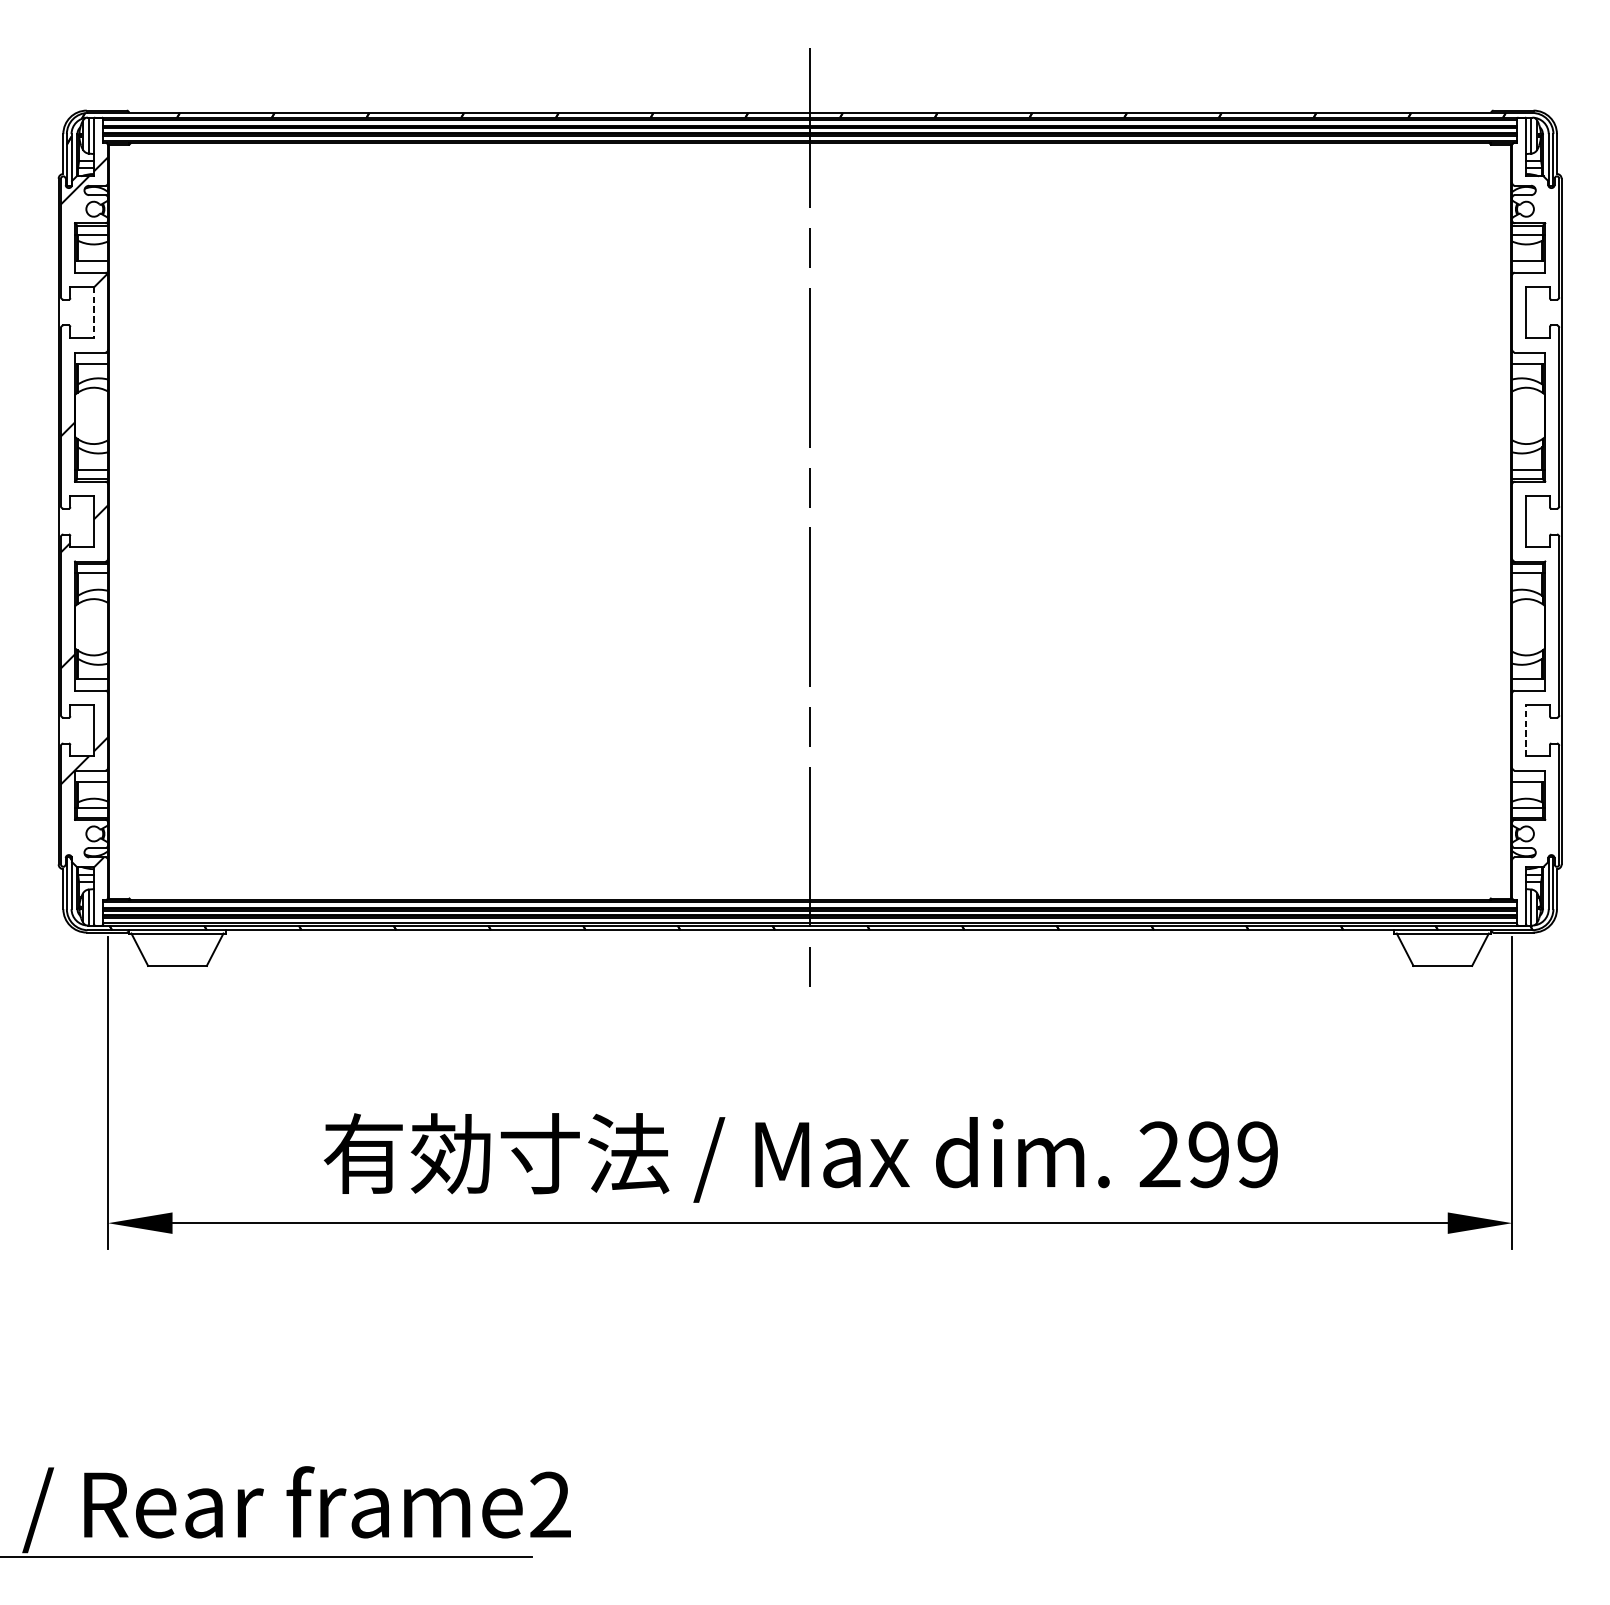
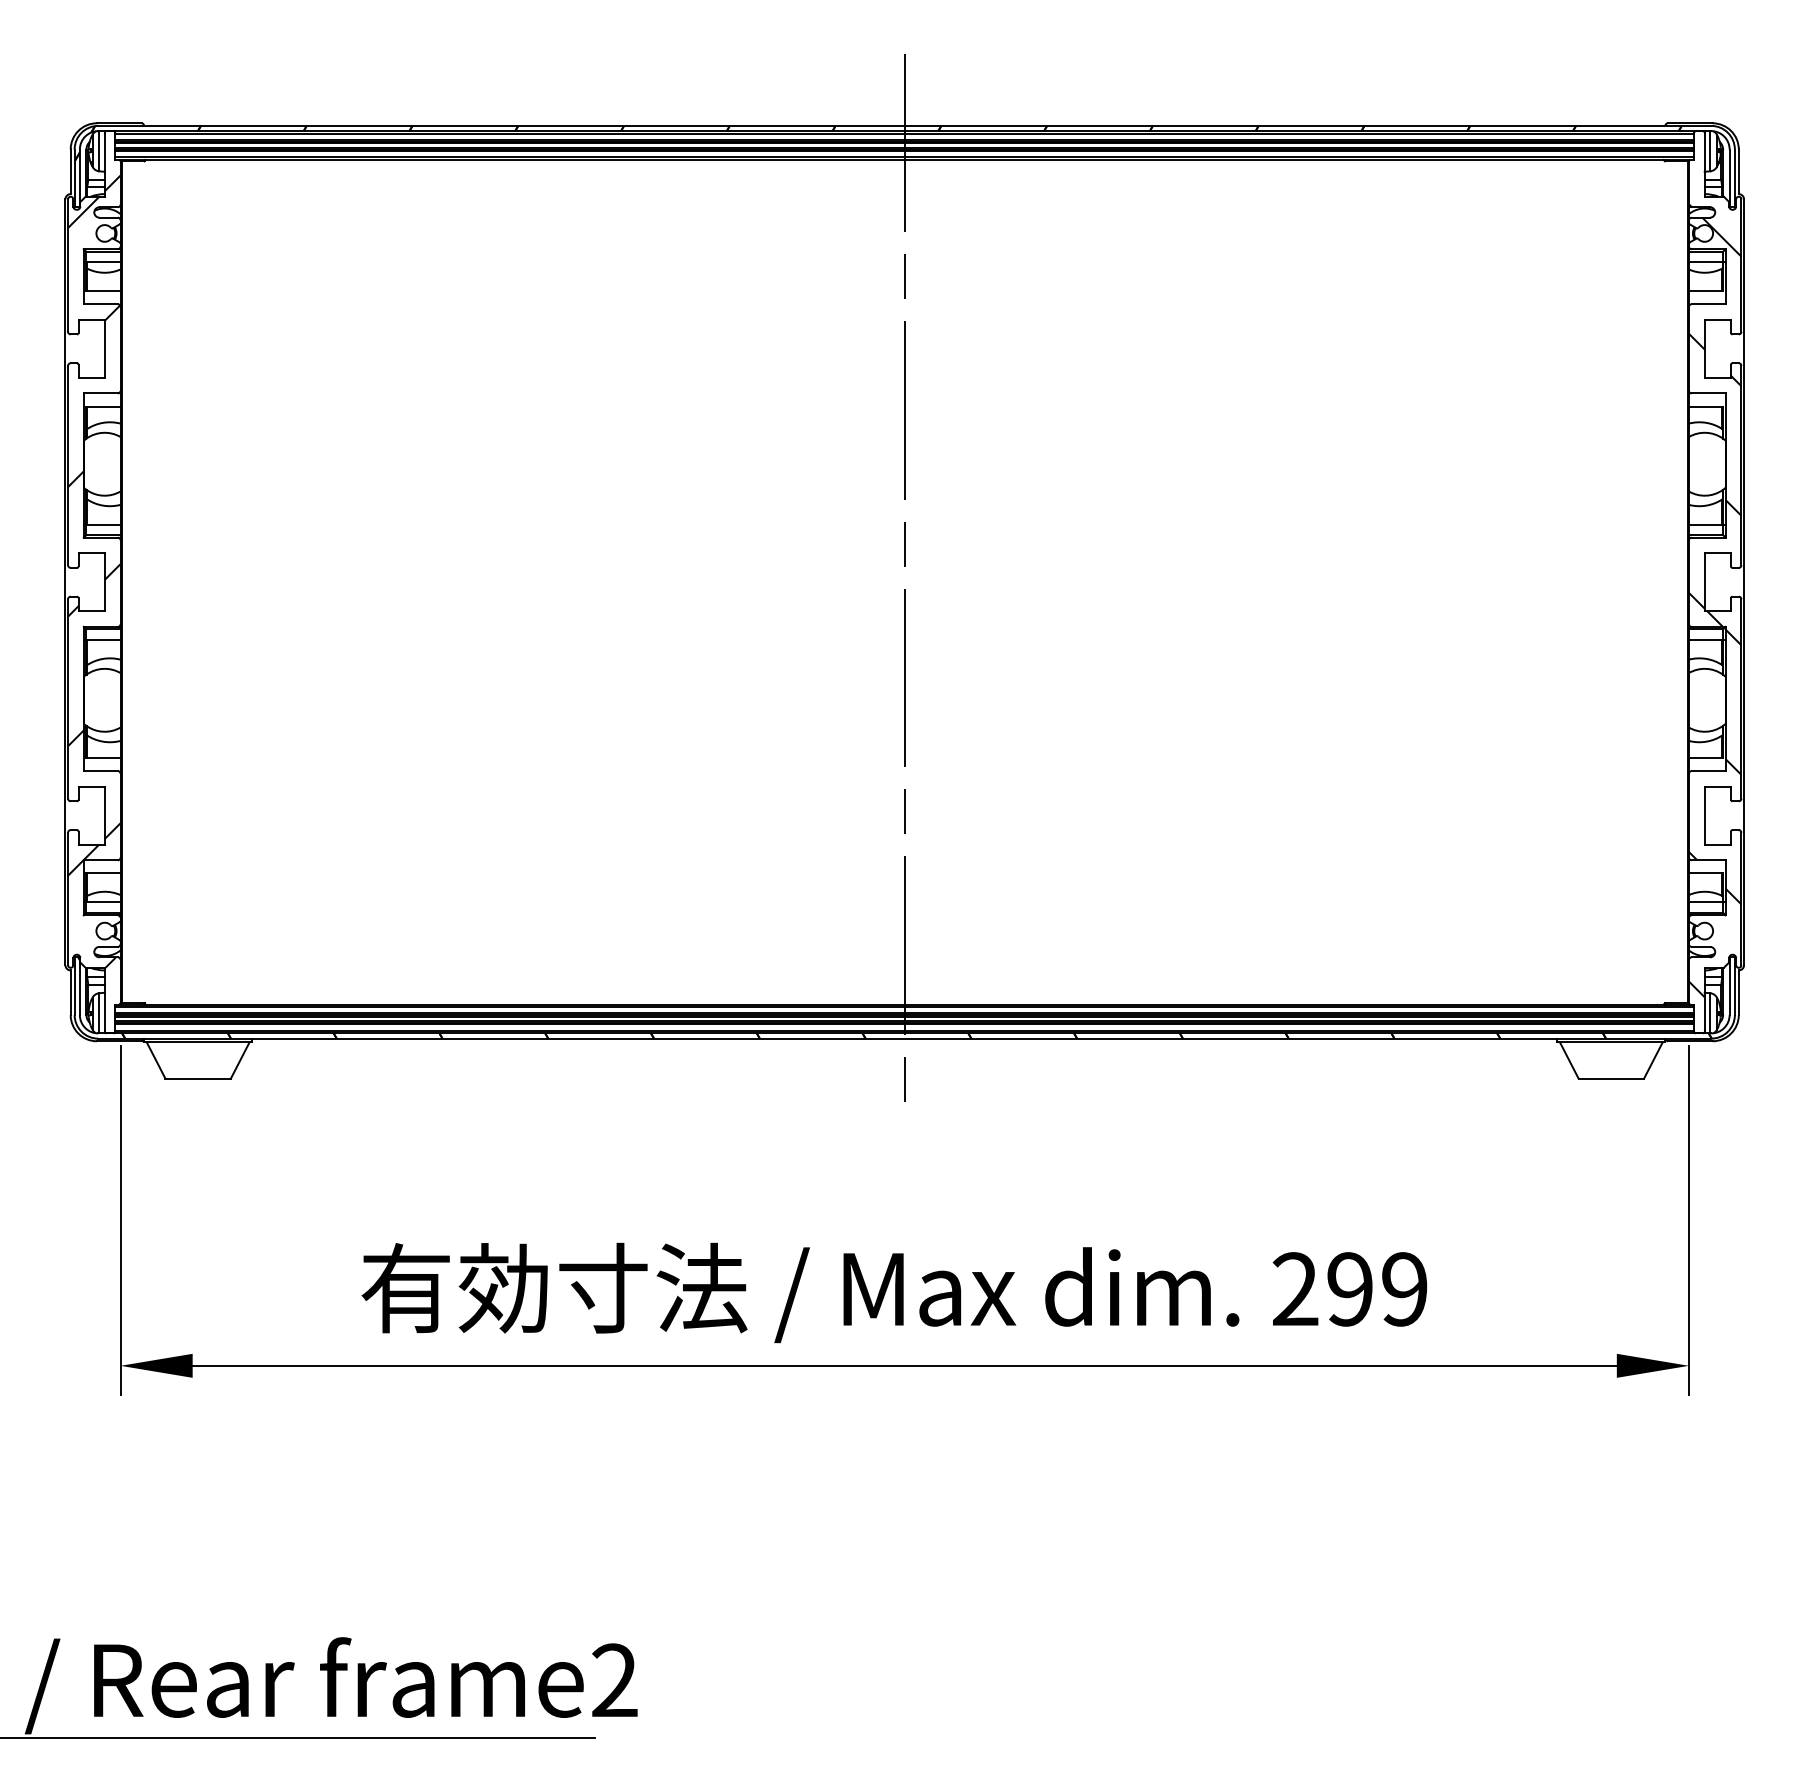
line: (93, 312) -> (104, 348), dashed -> solid
hatch: (1535, 537) -> (1714, 600), added
line: (1526, 730) -> (1704, 815), dashed -> solid

